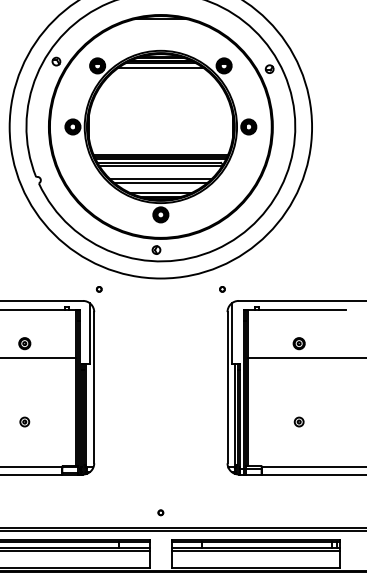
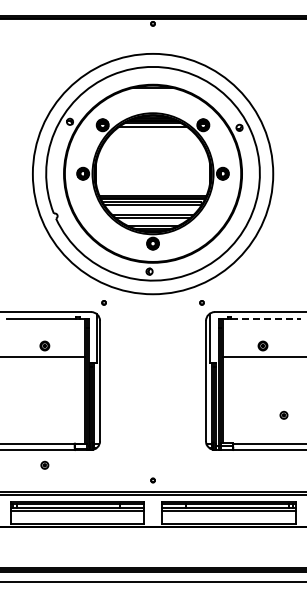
line: (302, 310) -> (265, 319), solid -> dashed
part: (24, 420) -> (44, 464), moved
part: (298, 420) -> (283, 414), moved

